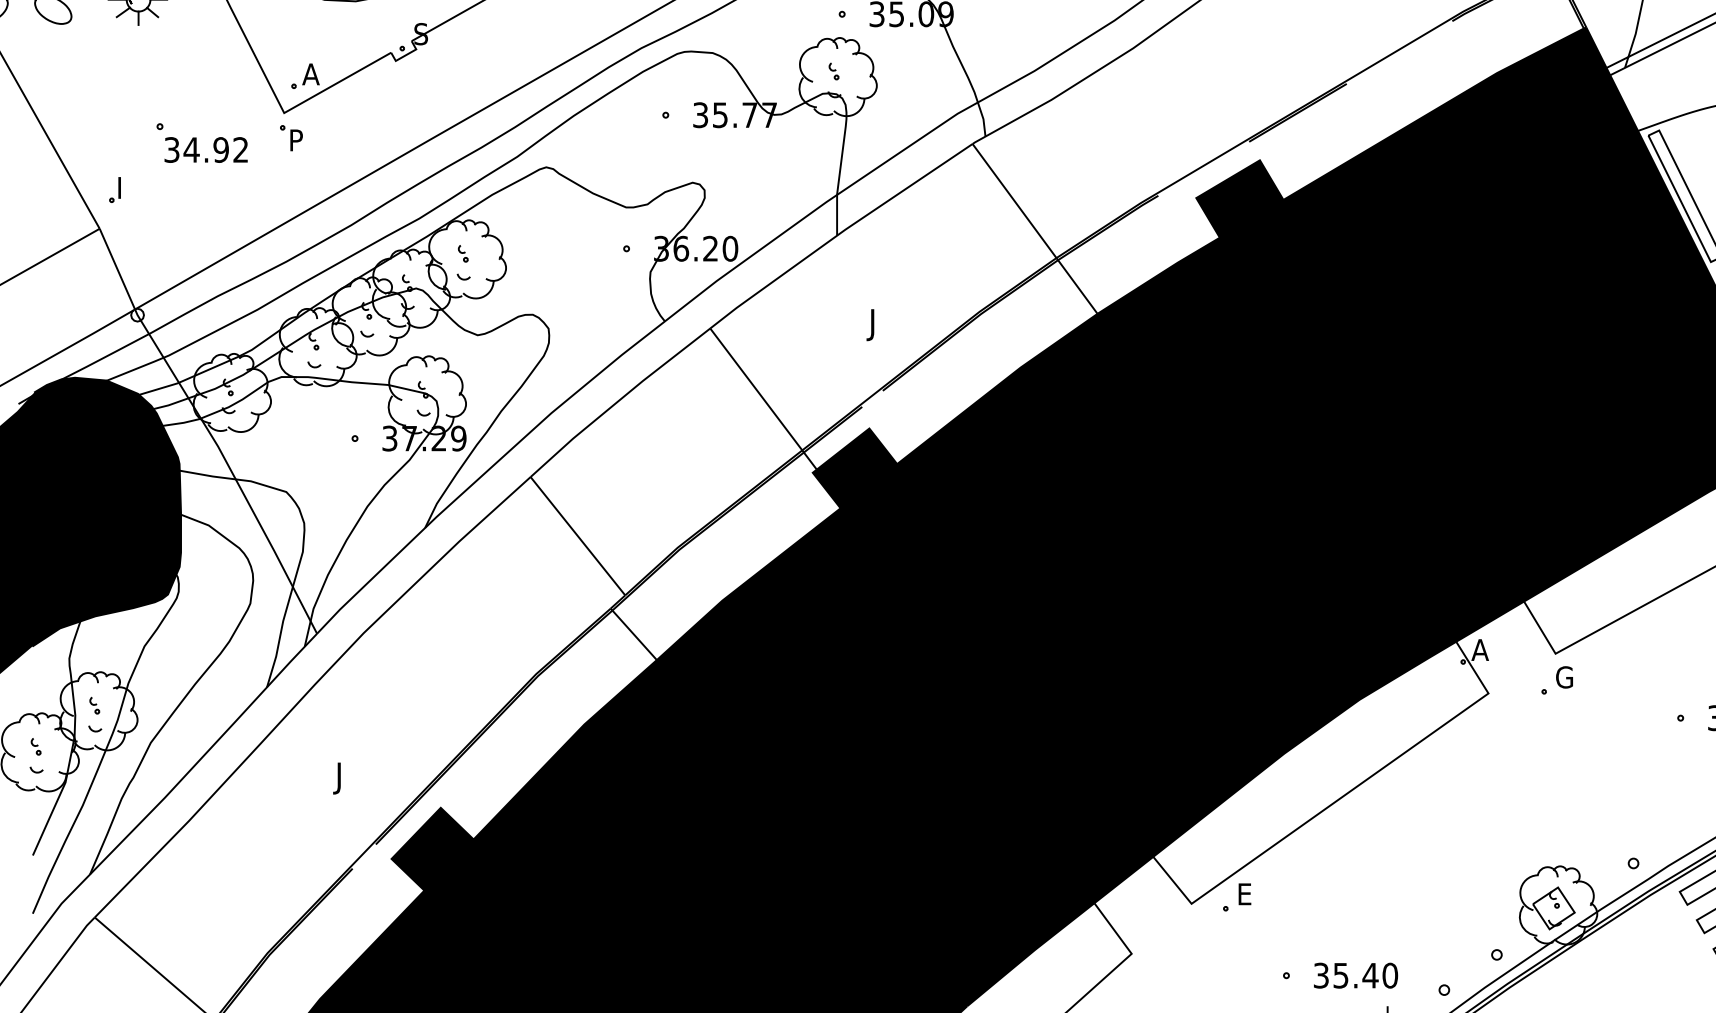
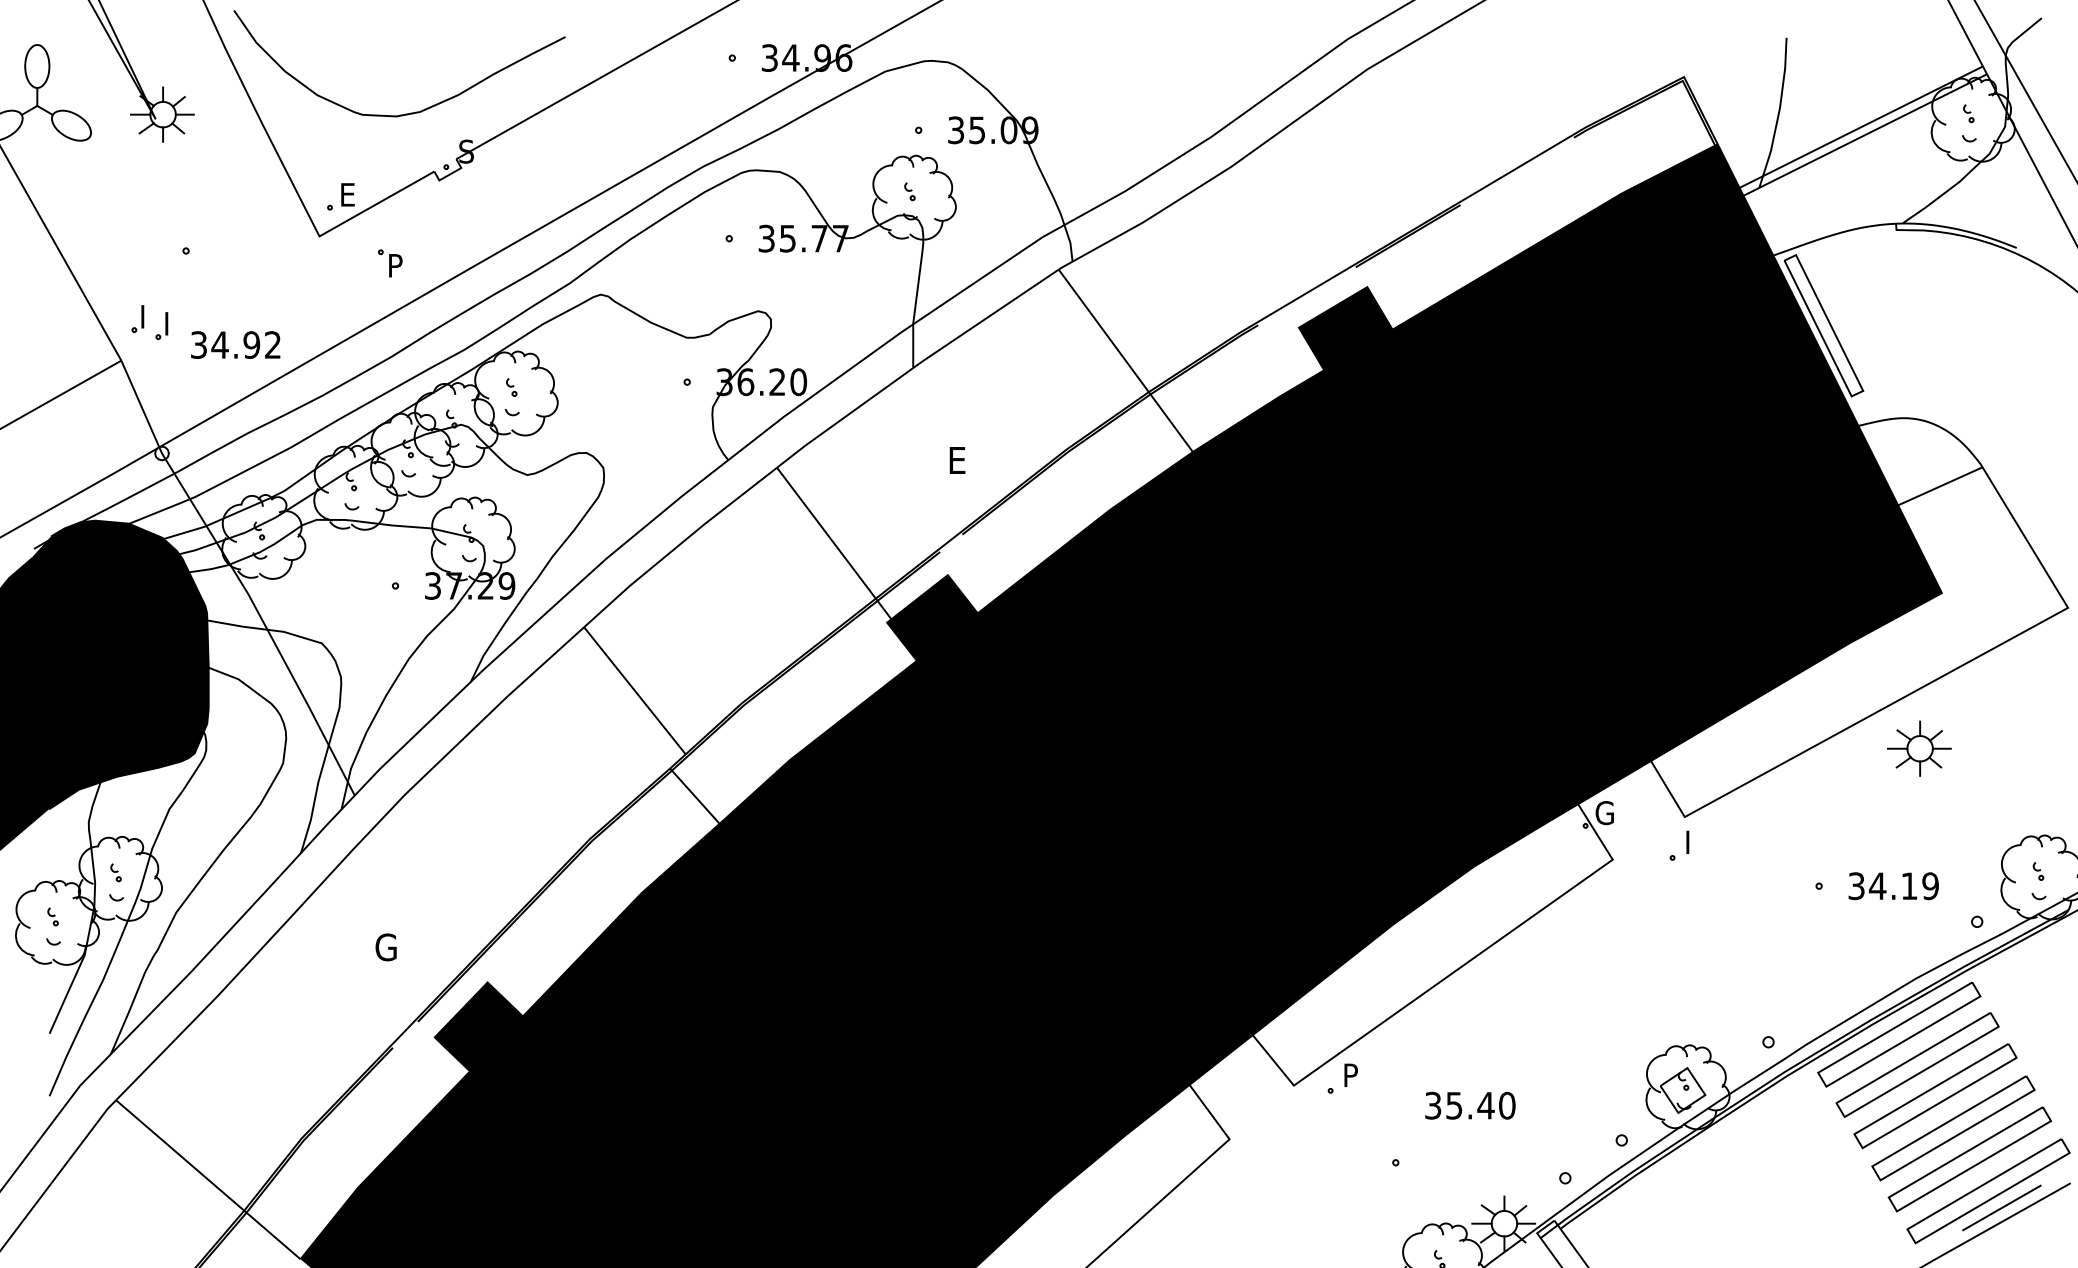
text: (310, 74) -> (347, 194), A -> E
part: (291, 138) -> (390, 263), moved
text: (206, 149) -> (235, 344), moved
part: (137, 196) -> (161, 325), added
text: (875, 325) -> (954, 464), J -> E
text: (1479, 650) -> (1603, 813), A -> G
text: (1564, 677) -> (1694, 842), G -> I
text: (344, 778) -> (384, 950), J -> G
text: (1246, 893) -> (1352, 1074), E -> P
text: (1356, 975) -> (1470, 1105), moved

